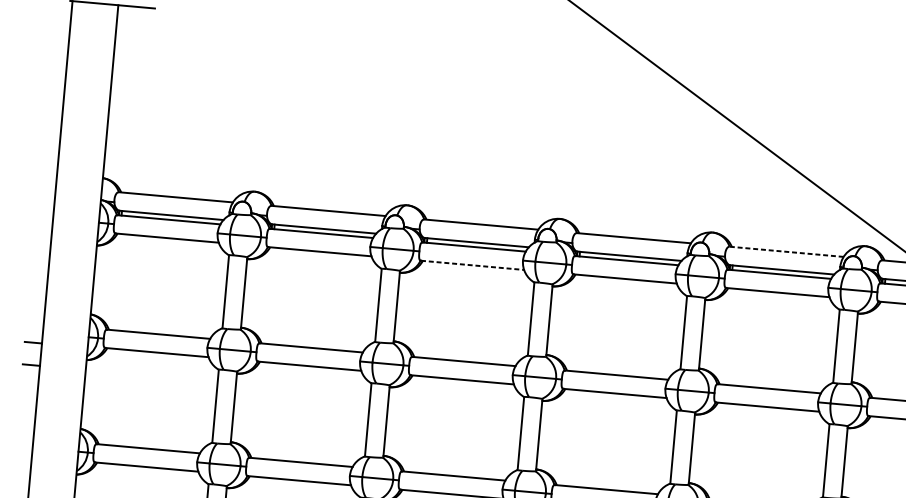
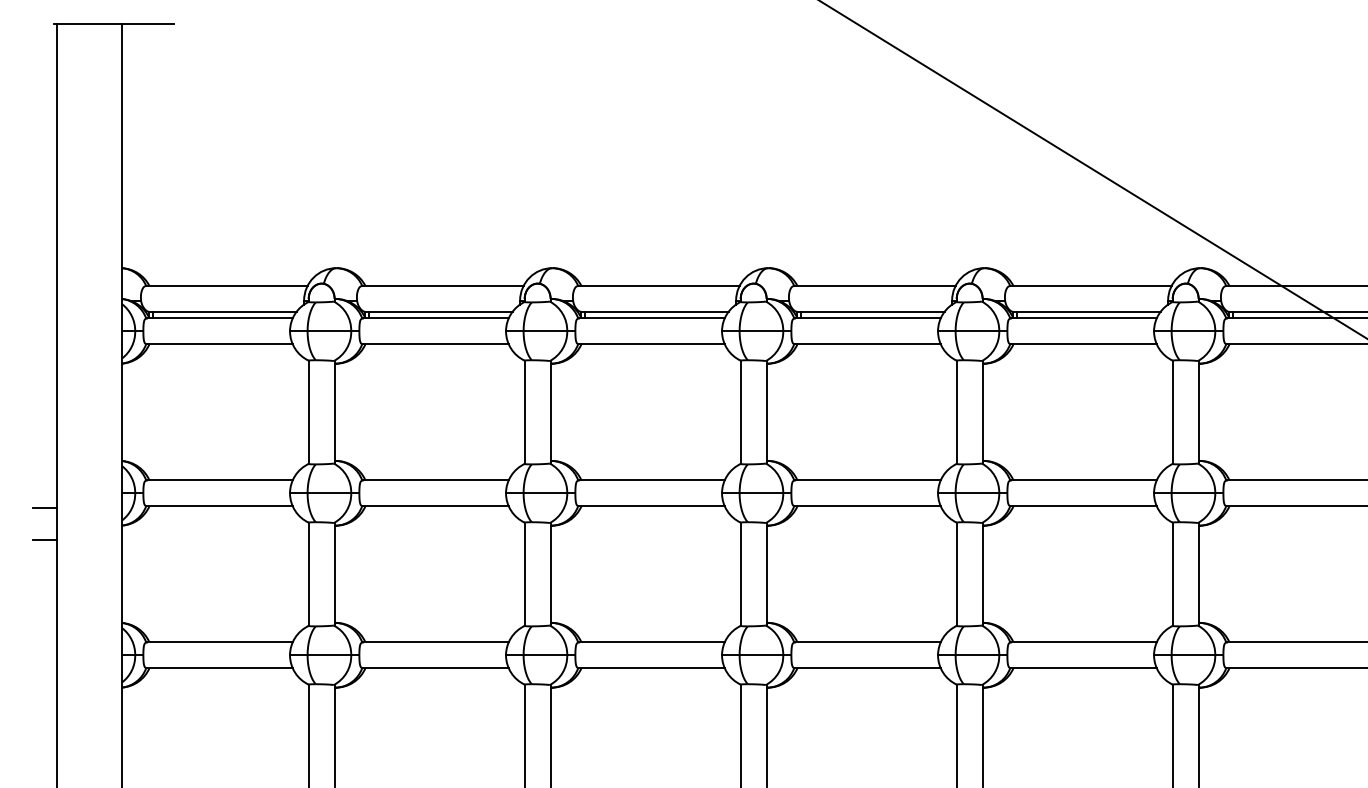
line: (786, 251) -> (1090, 285), dashed -> solid
line: (472, 265) -> (651, 344), dashed -> solid

